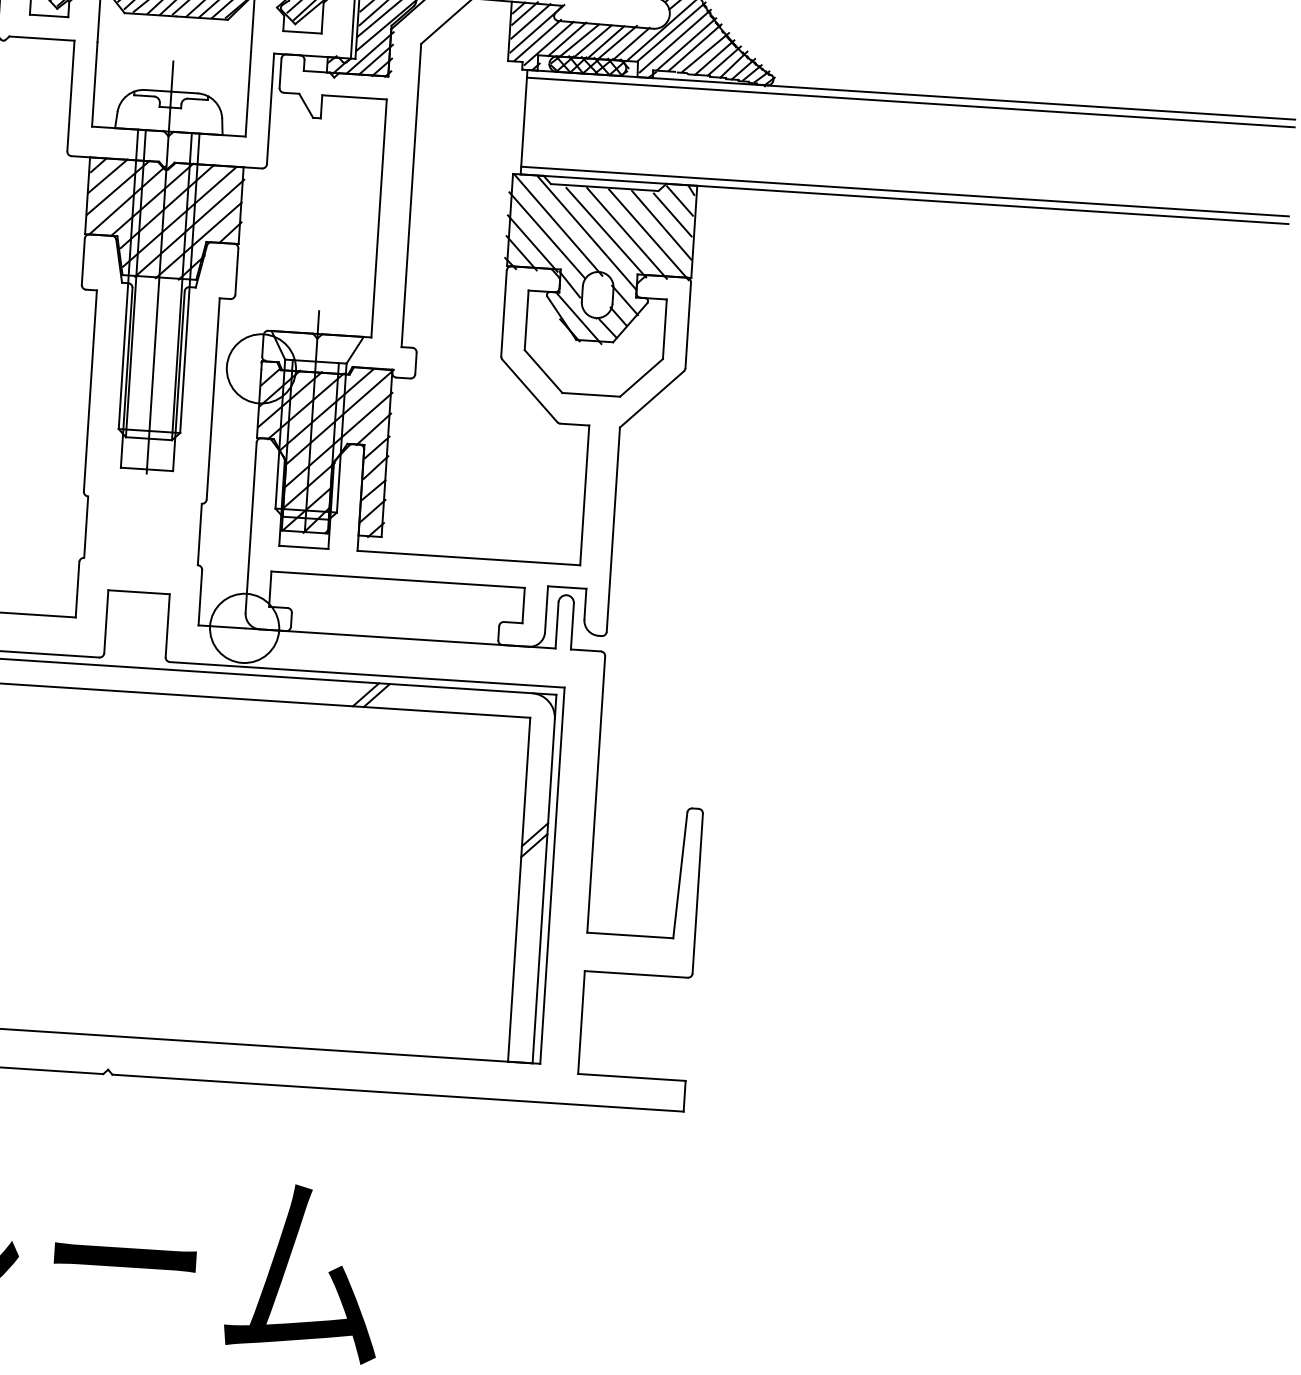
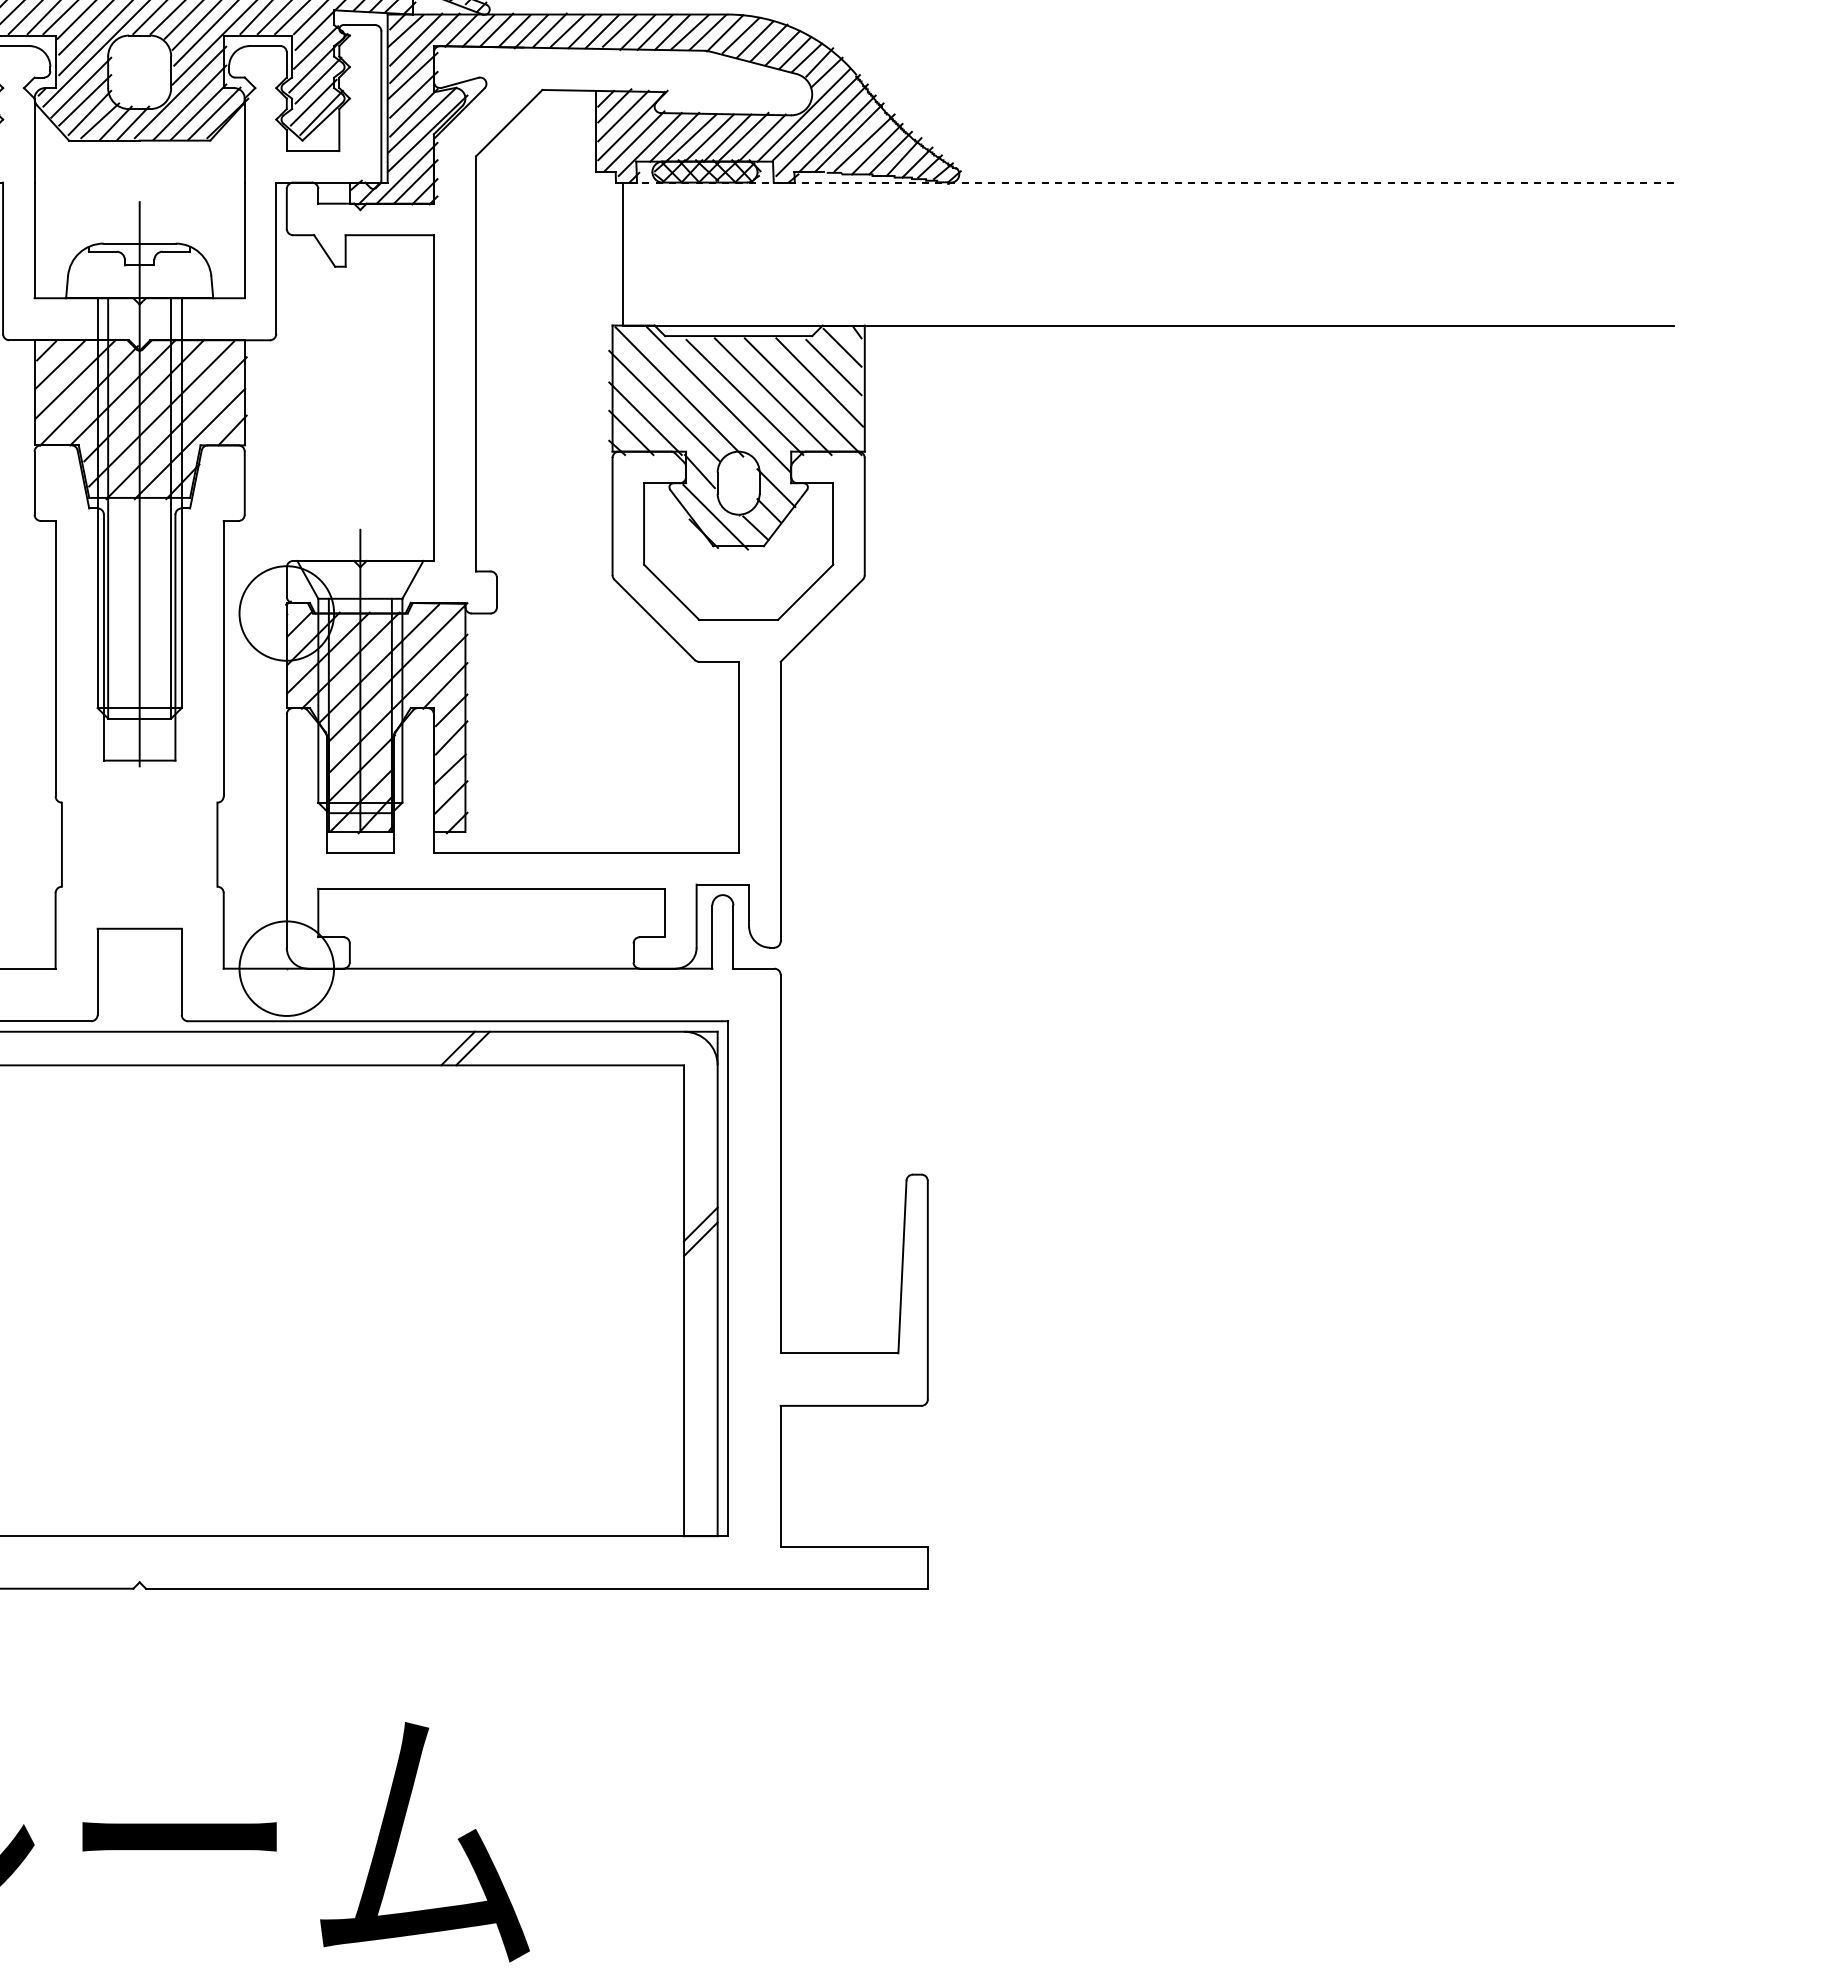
line: (911, 94) -> (1148, 182), solid -> dashed
line: (910, 102) -> (1148, 193), removed
line: (905, 191) -> (1148, 315), removed

